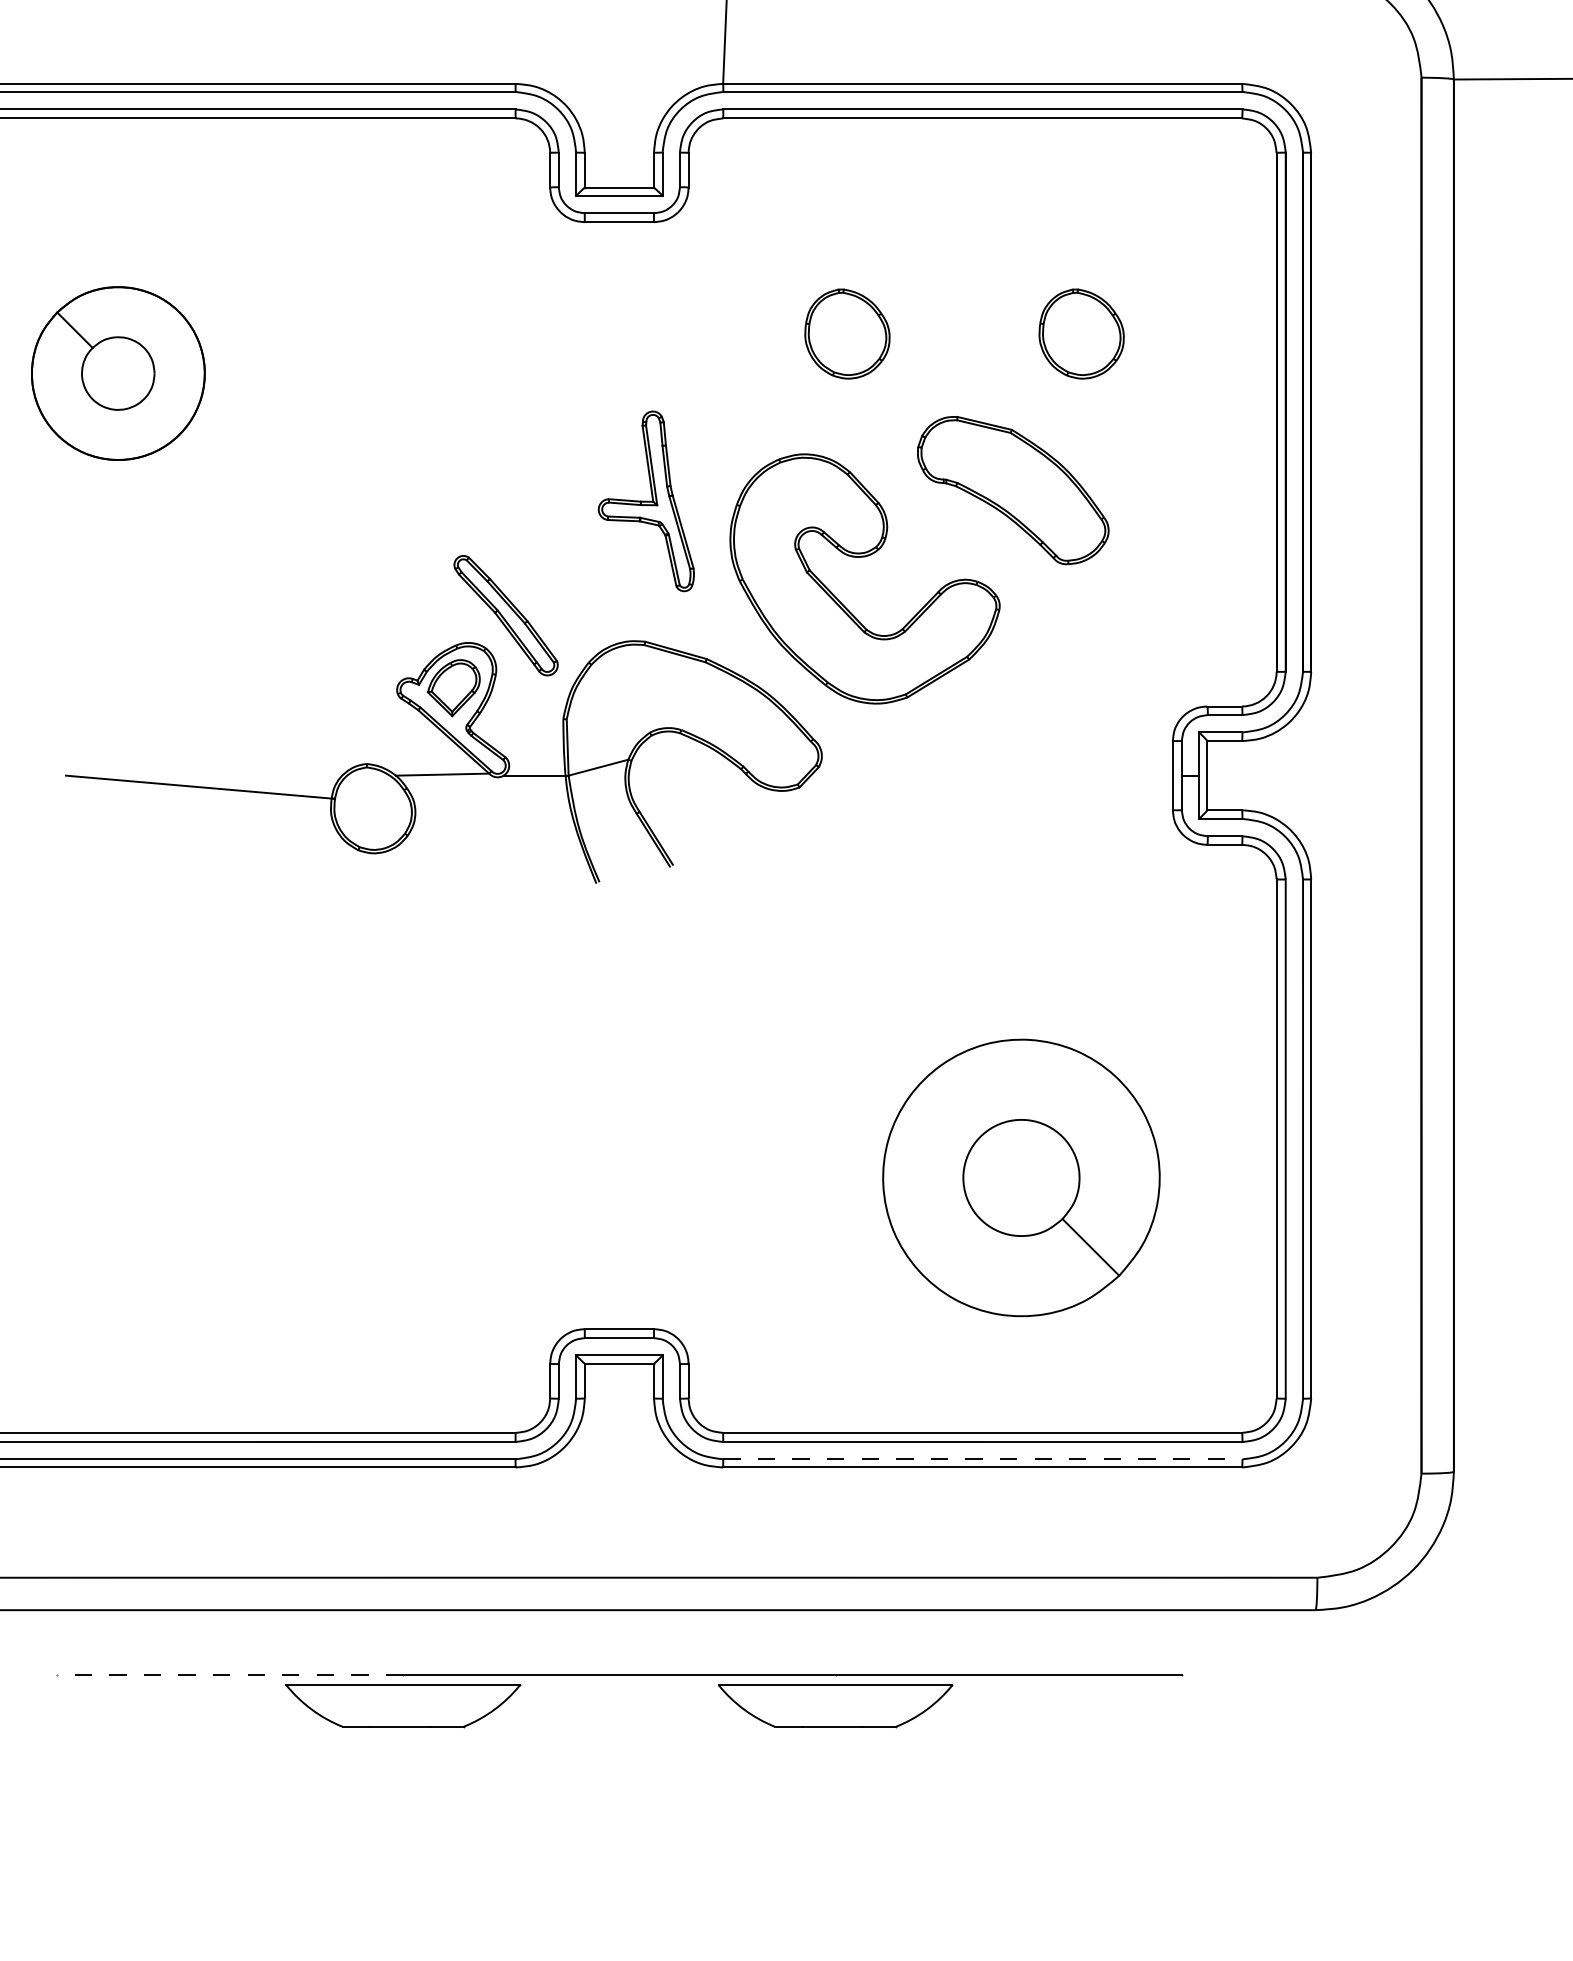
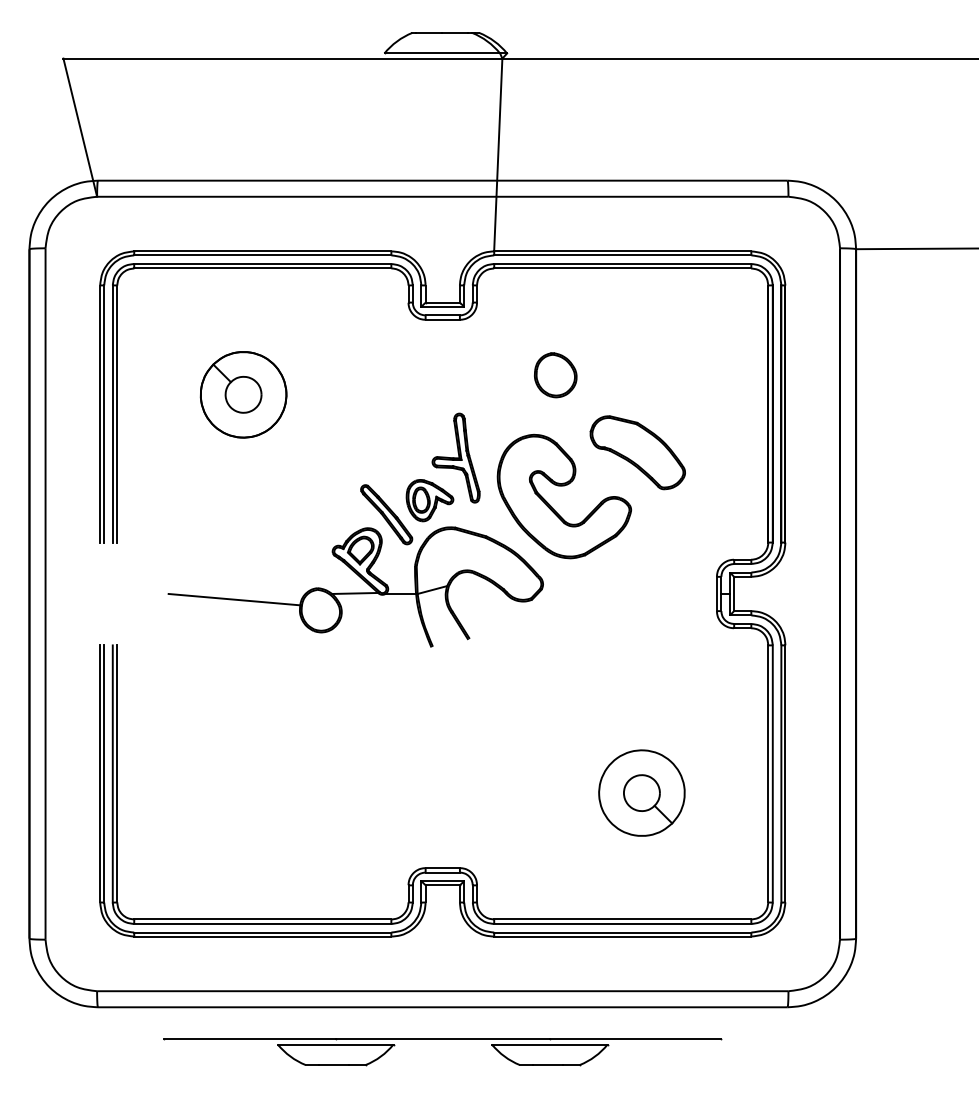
part: (1081, 334) -> (671, 375), removed
part: (118, 372) -> (243, 394), moved
part: (592, 586) -> (429, 500), added
part: (1020, 1176) -> (641, 792), size x0.62
line: (982, 1459) -> (622, 932), dashed -> solid
line: (231, 1675) -> (250, 1039), dashed -> solid

